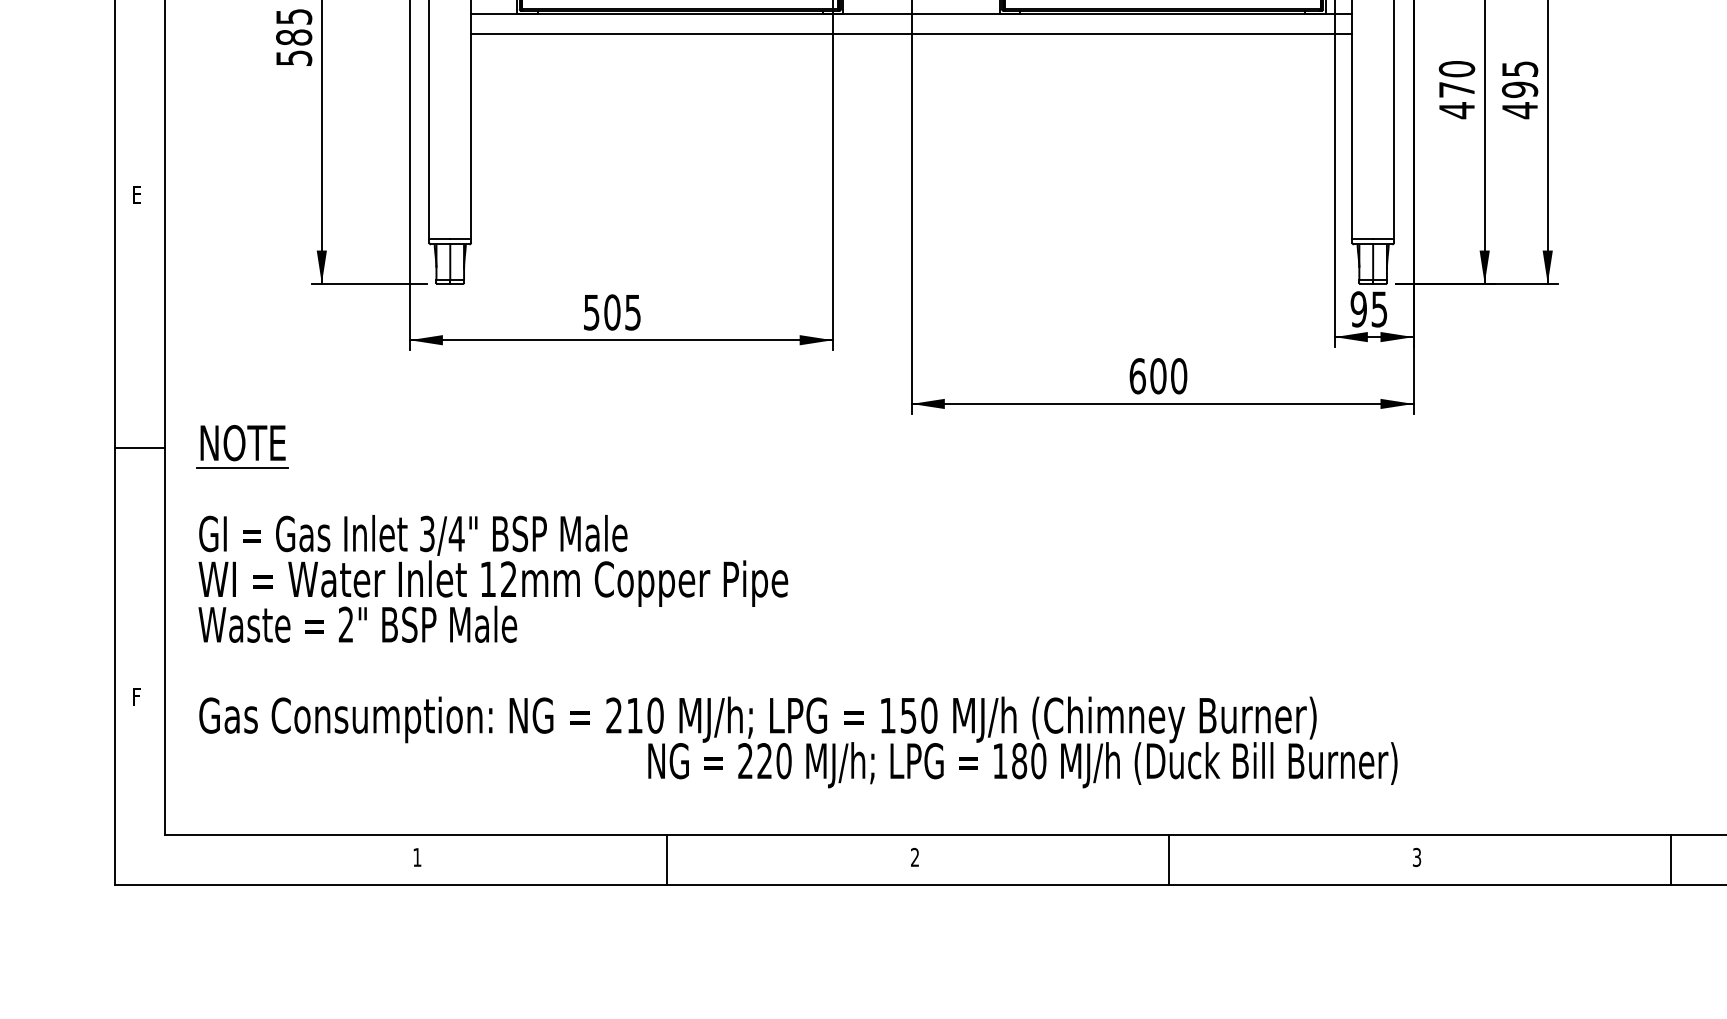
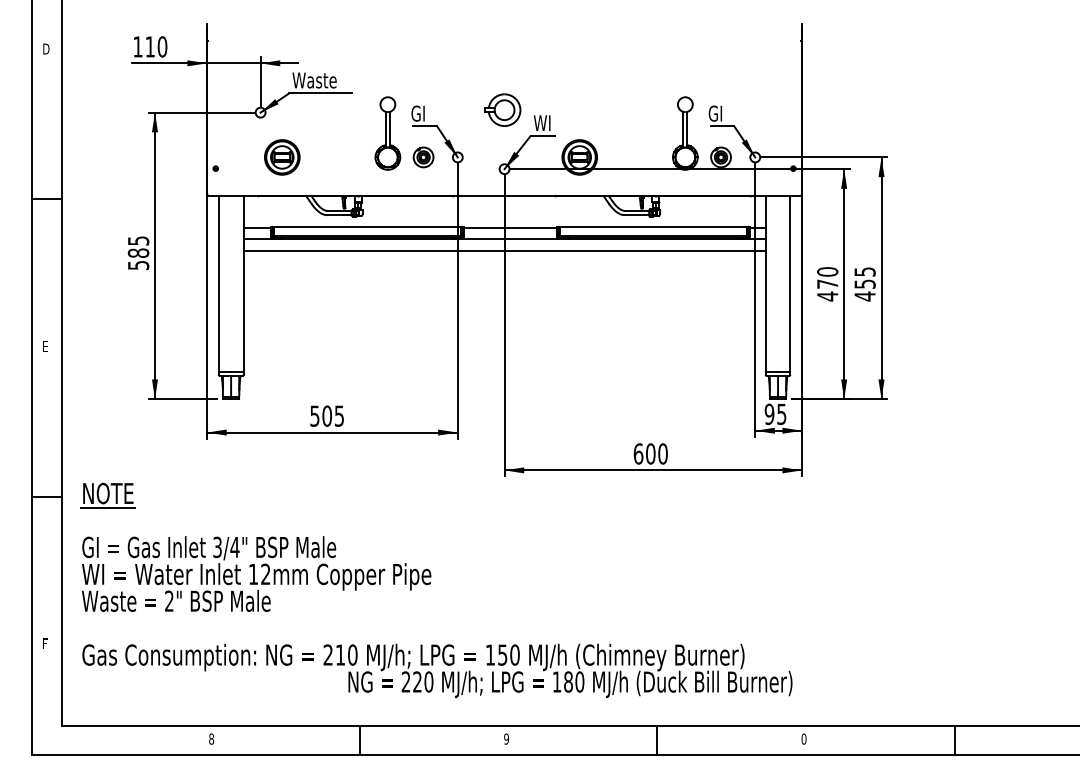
text: (1519, 90) -> (864, 284), 495 -> 455
text: (417, 856) -> (211, 738), 1 -> 8
text: (914, 856) -> (506, 738), 2 -> 9
text: (1416, 856) -> (803, 738), 3 -> 0

